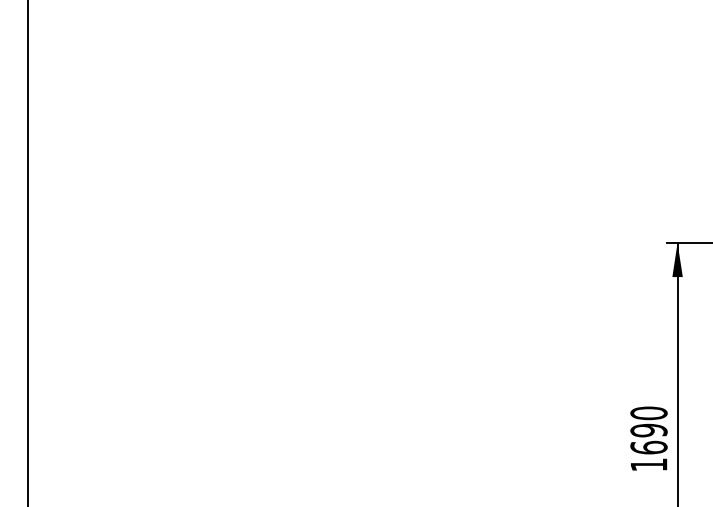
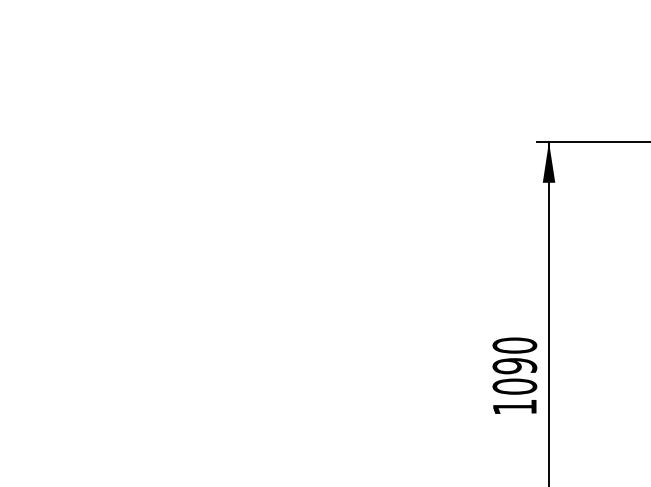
text: (648, 447) -> (514, 386), 1690 -> 1090

